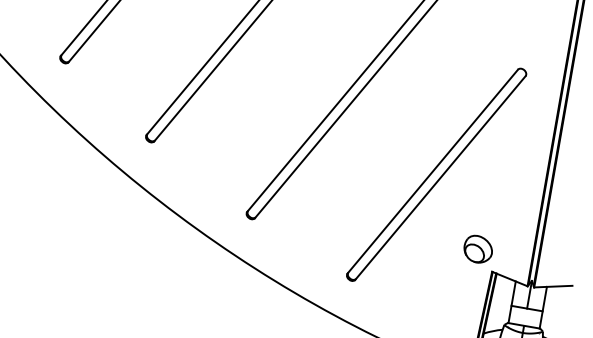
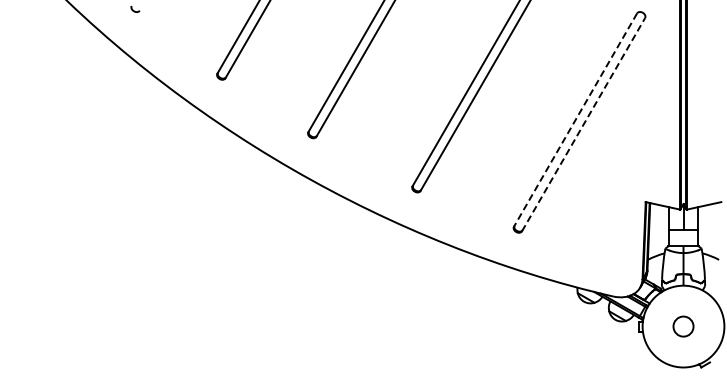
line: (432, 172) -> (575, 120), solid -> dashed
line: (440, 177) -> (583, 124), solid -> dashed
part: (478, 249) -> (629, 183), removed

